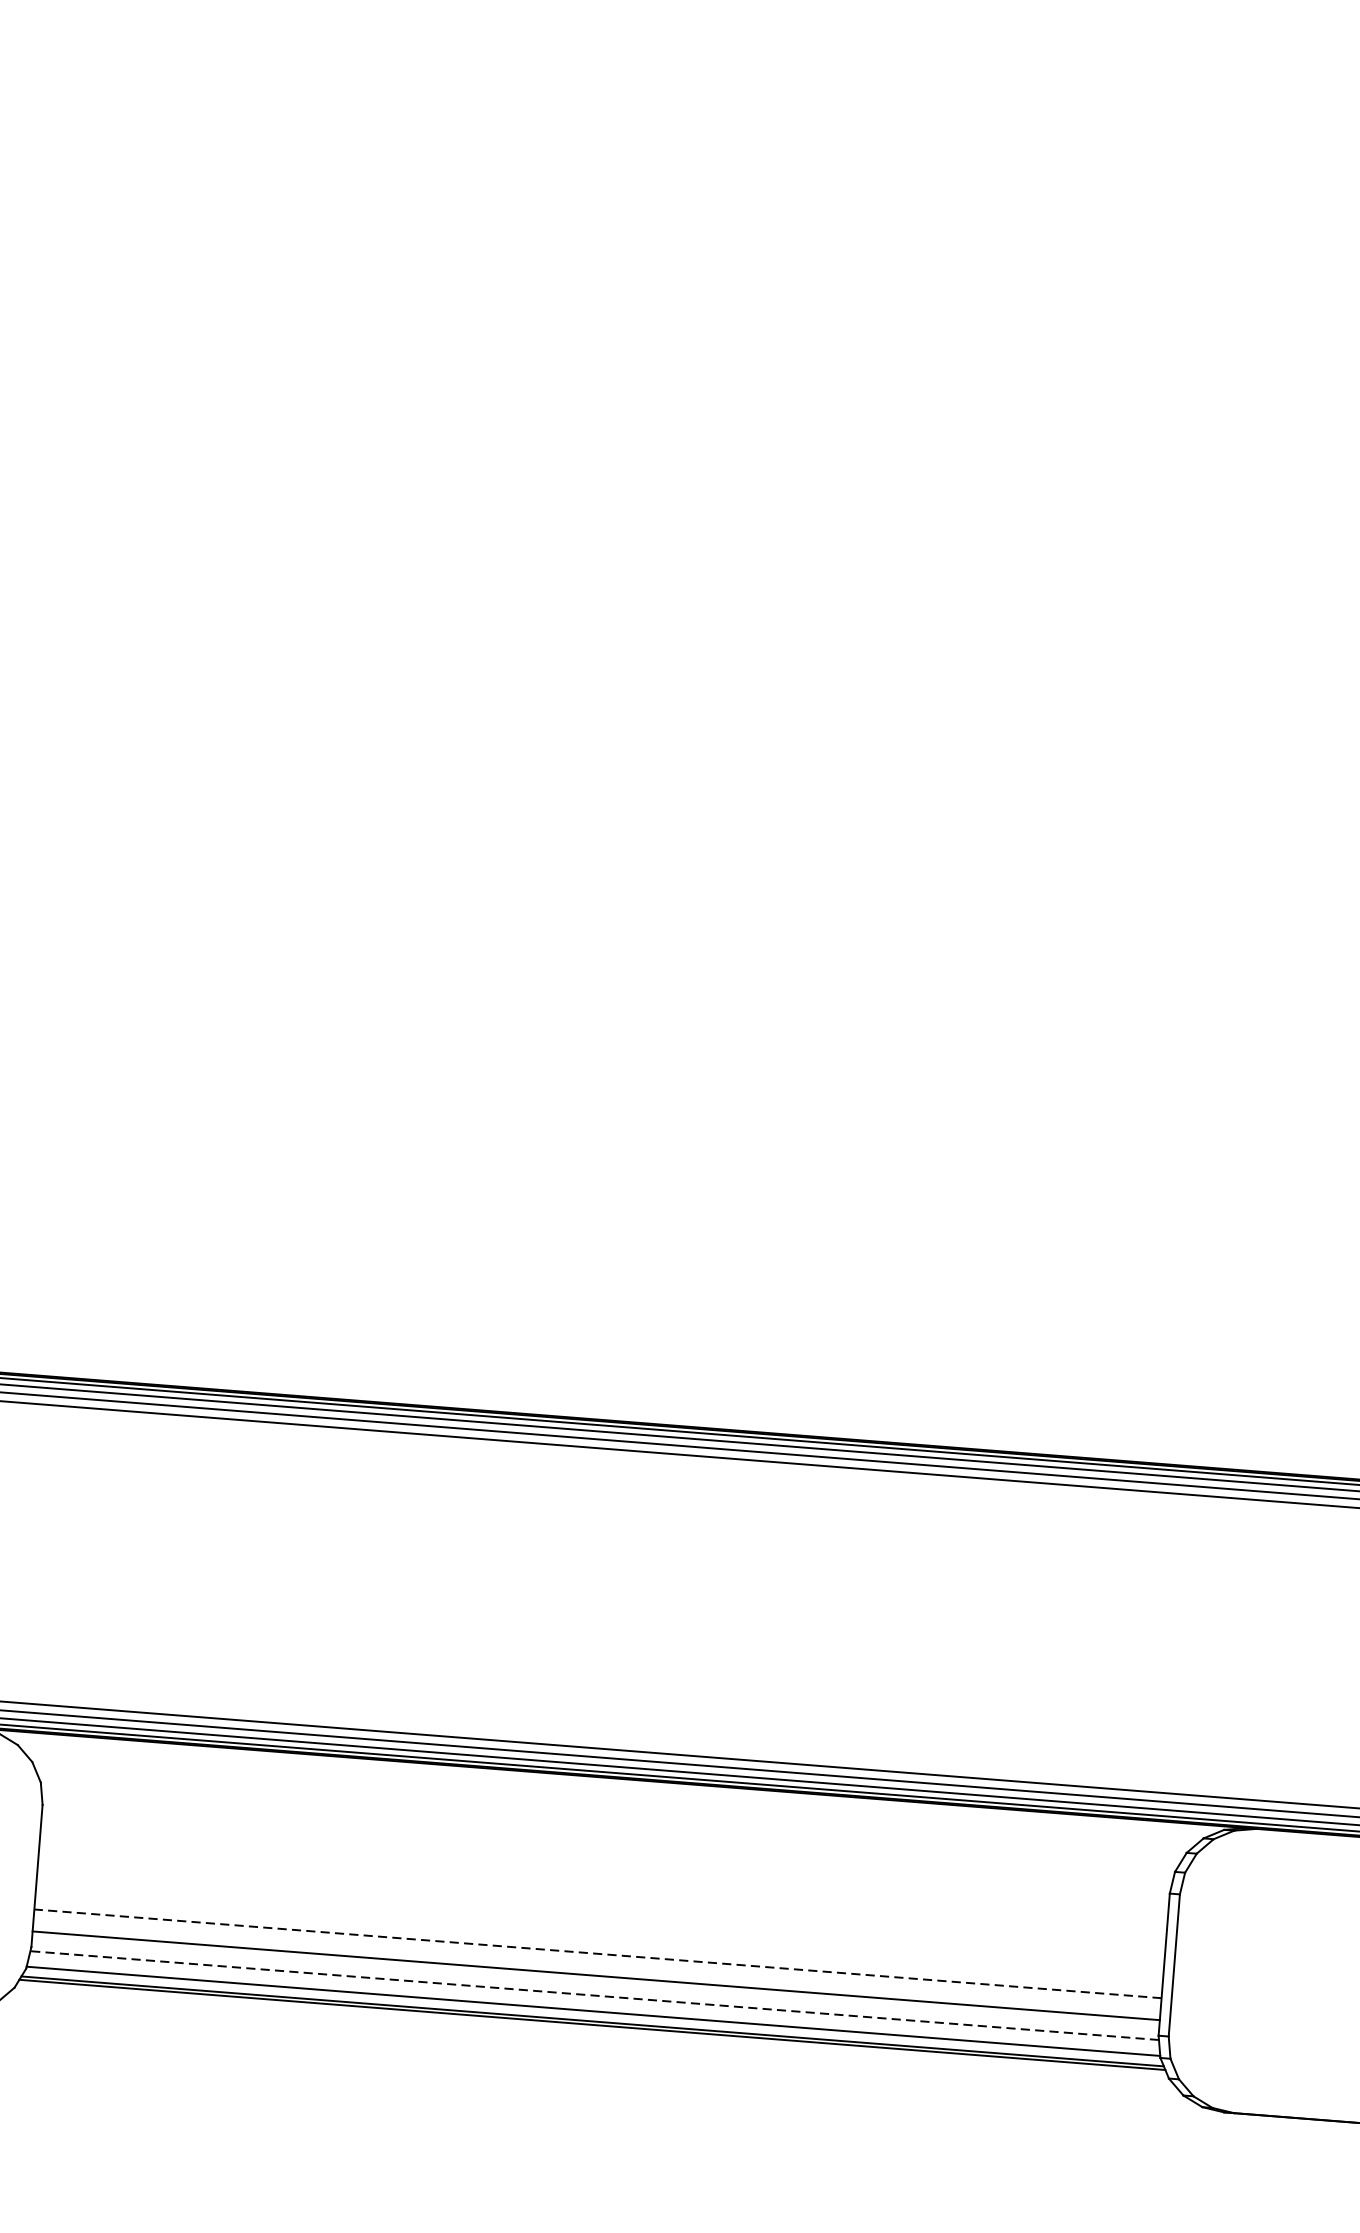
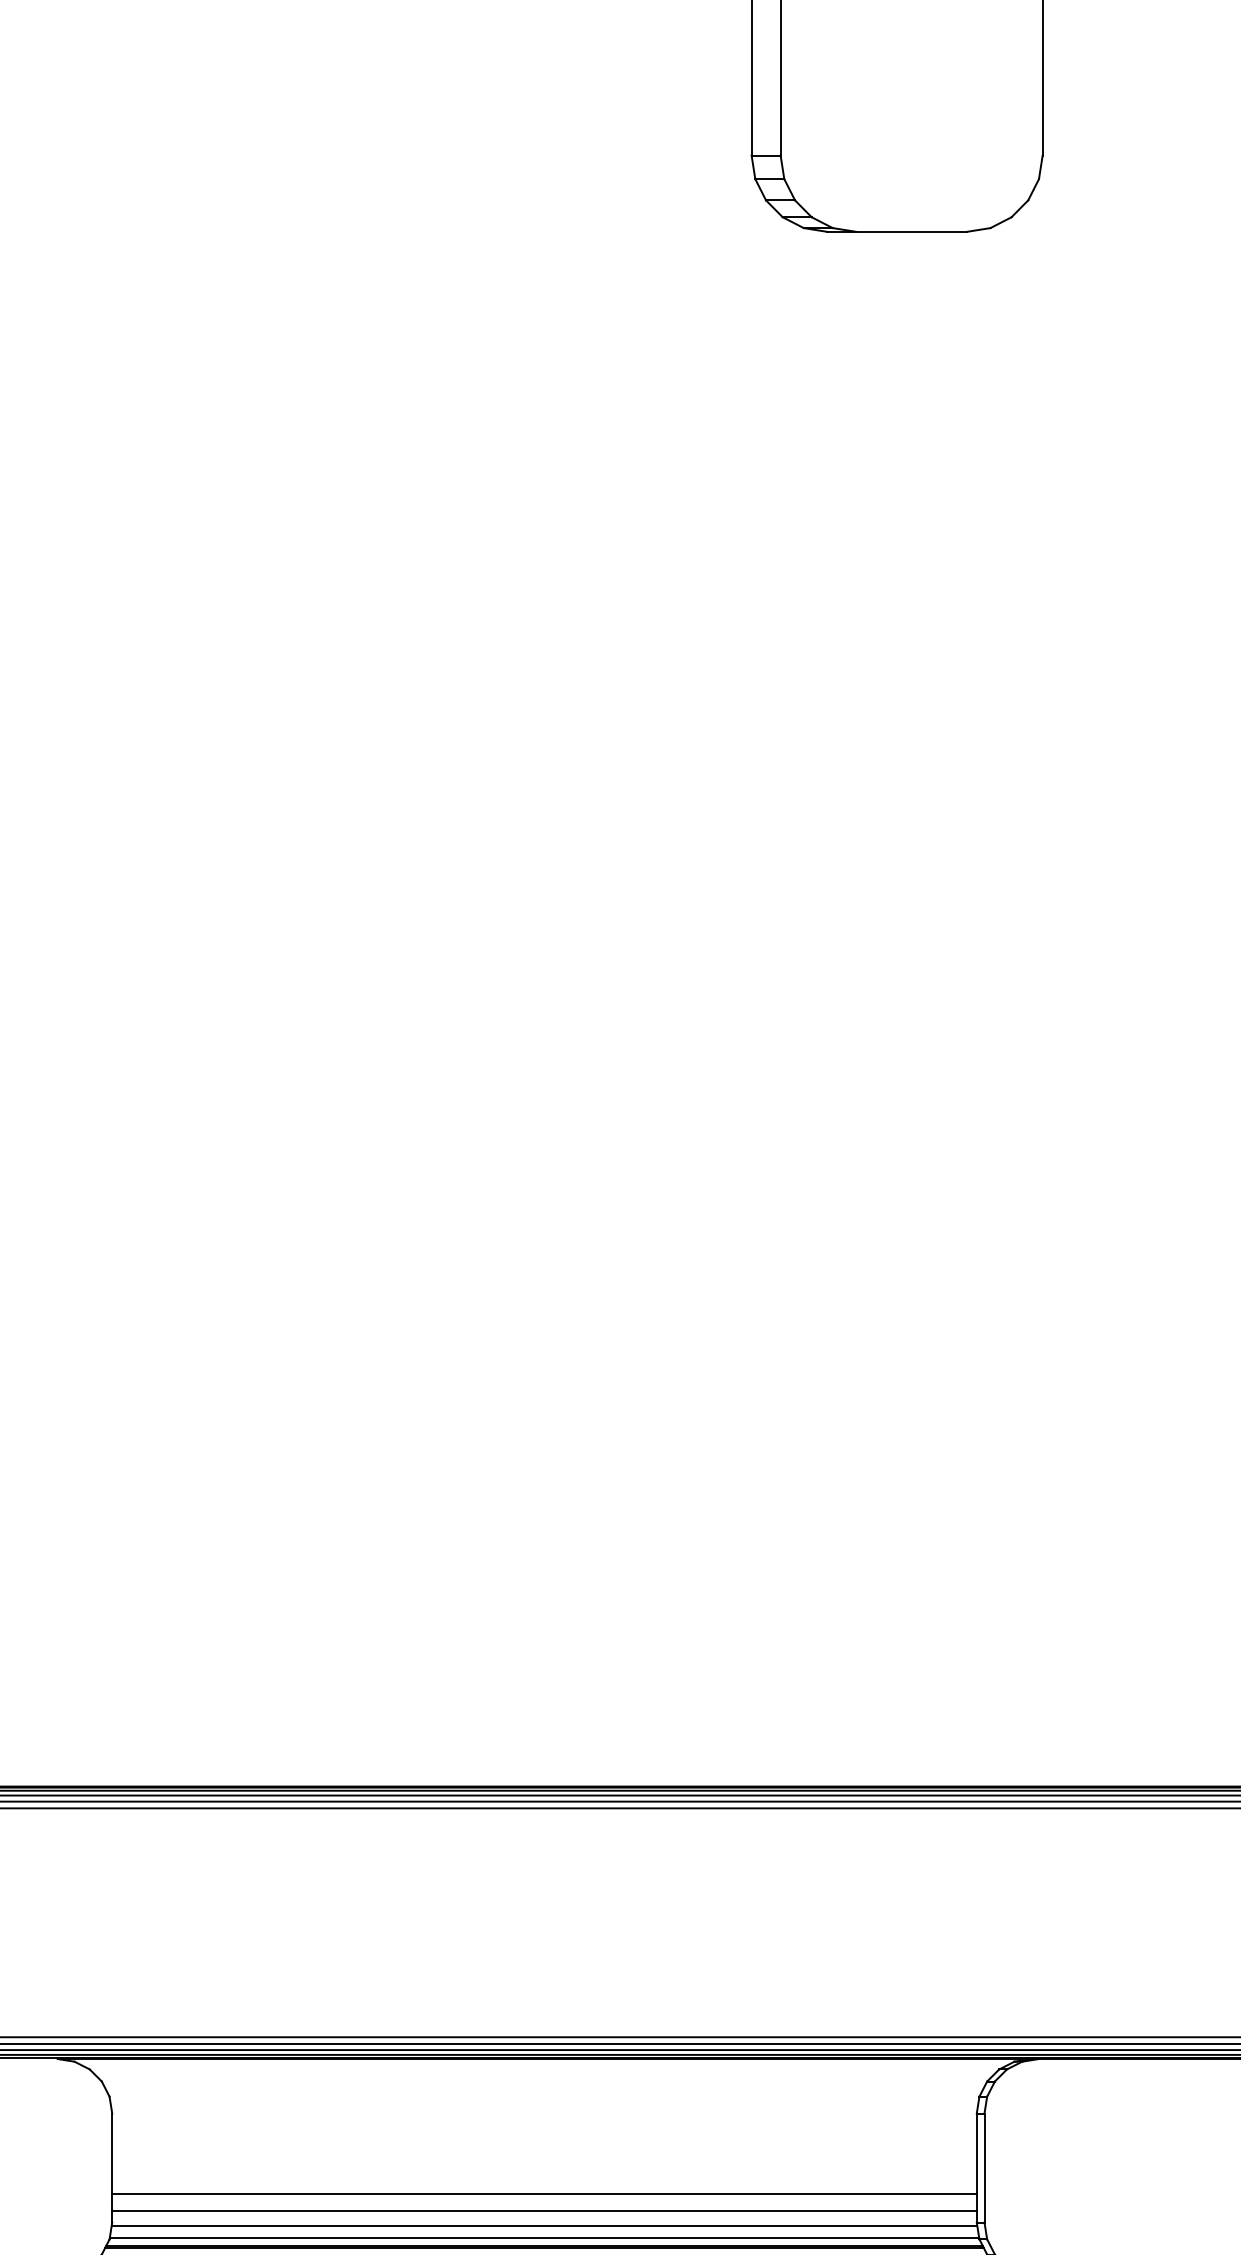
line: (598, 1953) -> (544, 2193), dashed -> solid
line: (594, 1995) -> (544, 2225), dashed -> solid

